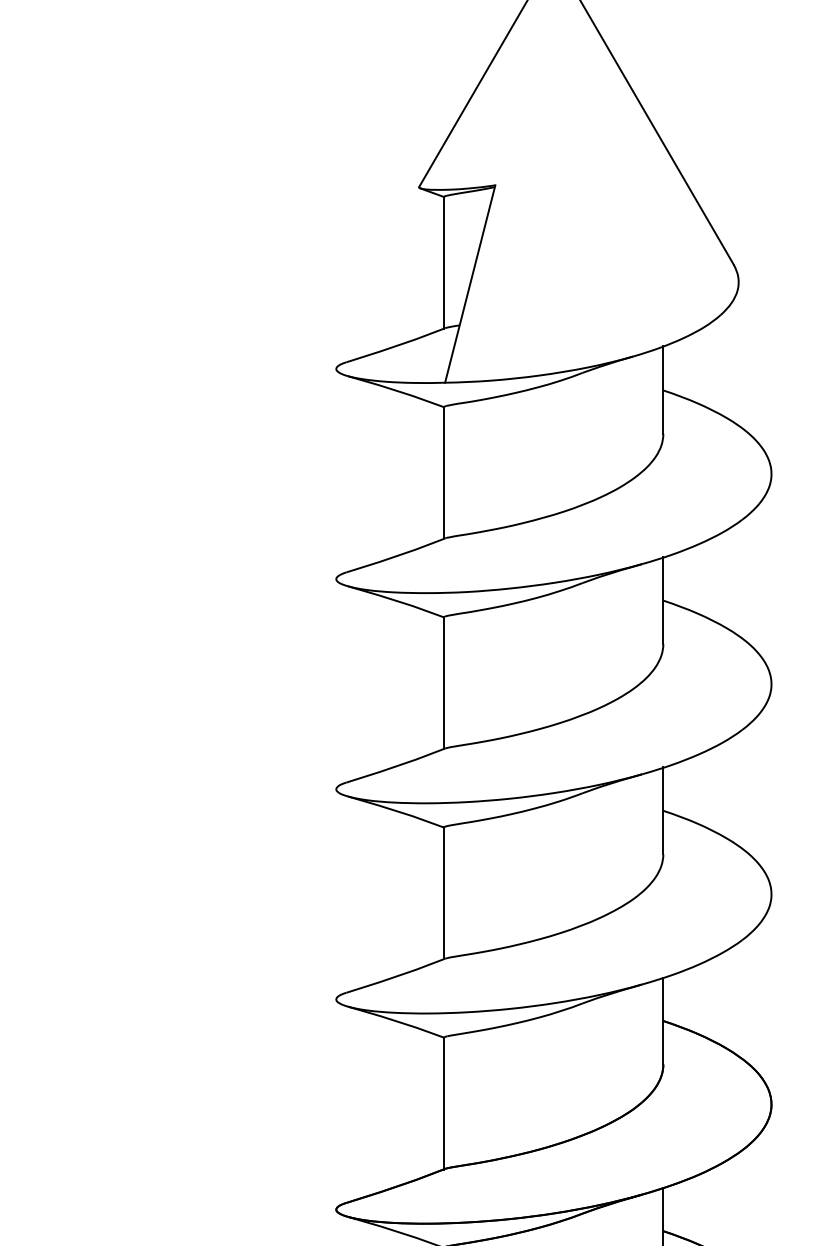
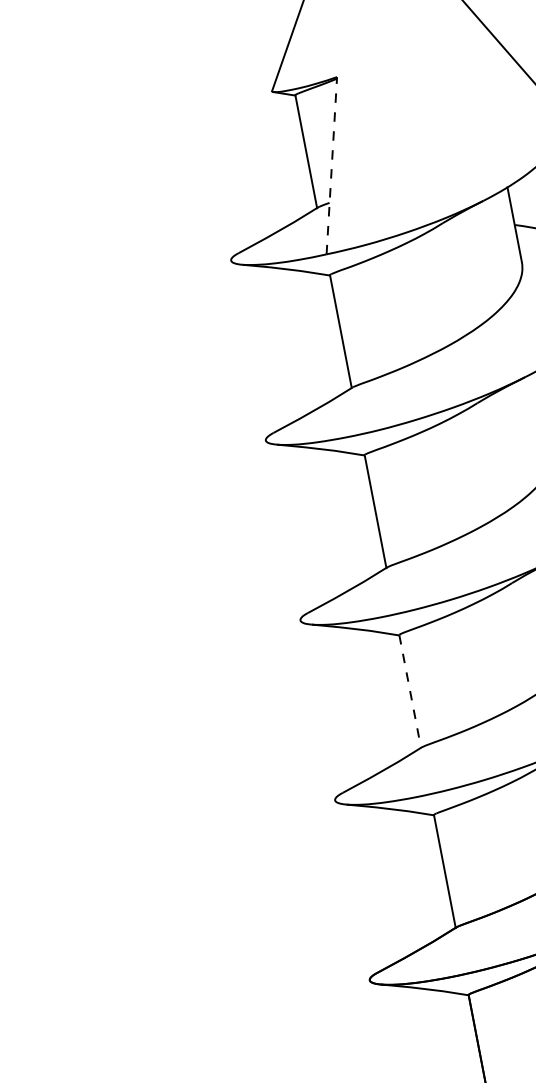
line: (470, 284) -> (332, 166), solid -> dashed
line: (444, 893) -> (410, 691), solid -> dashed

